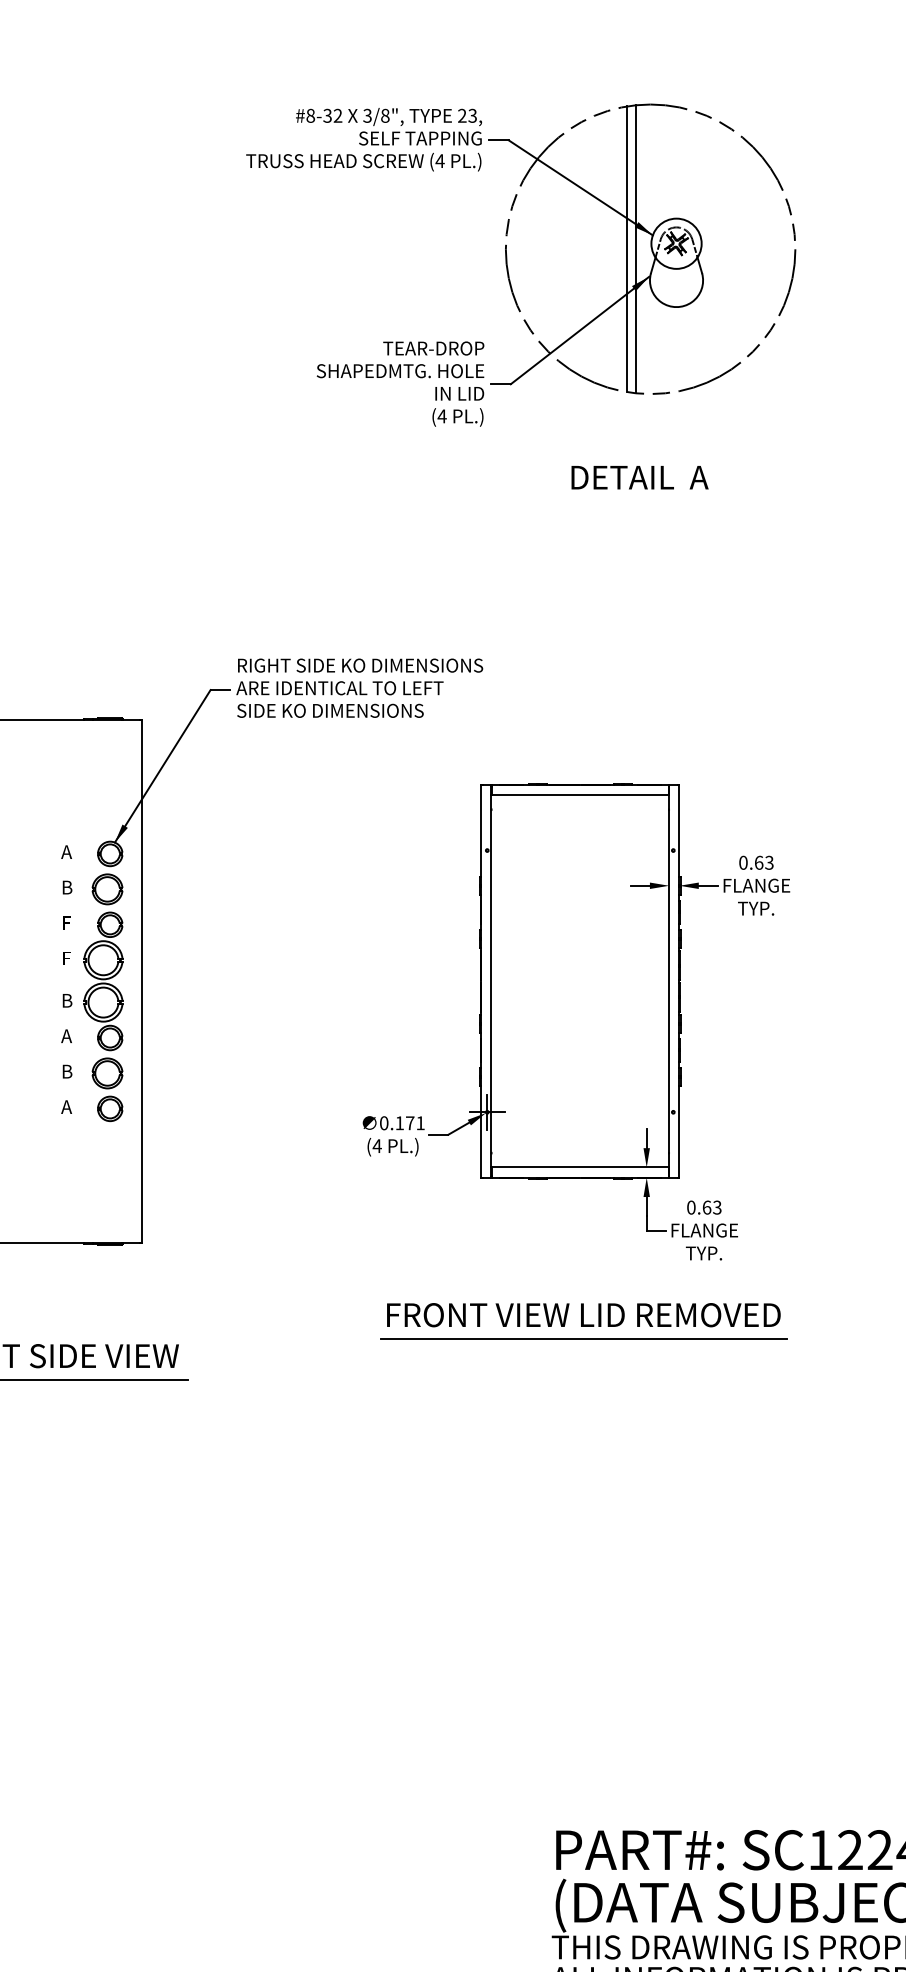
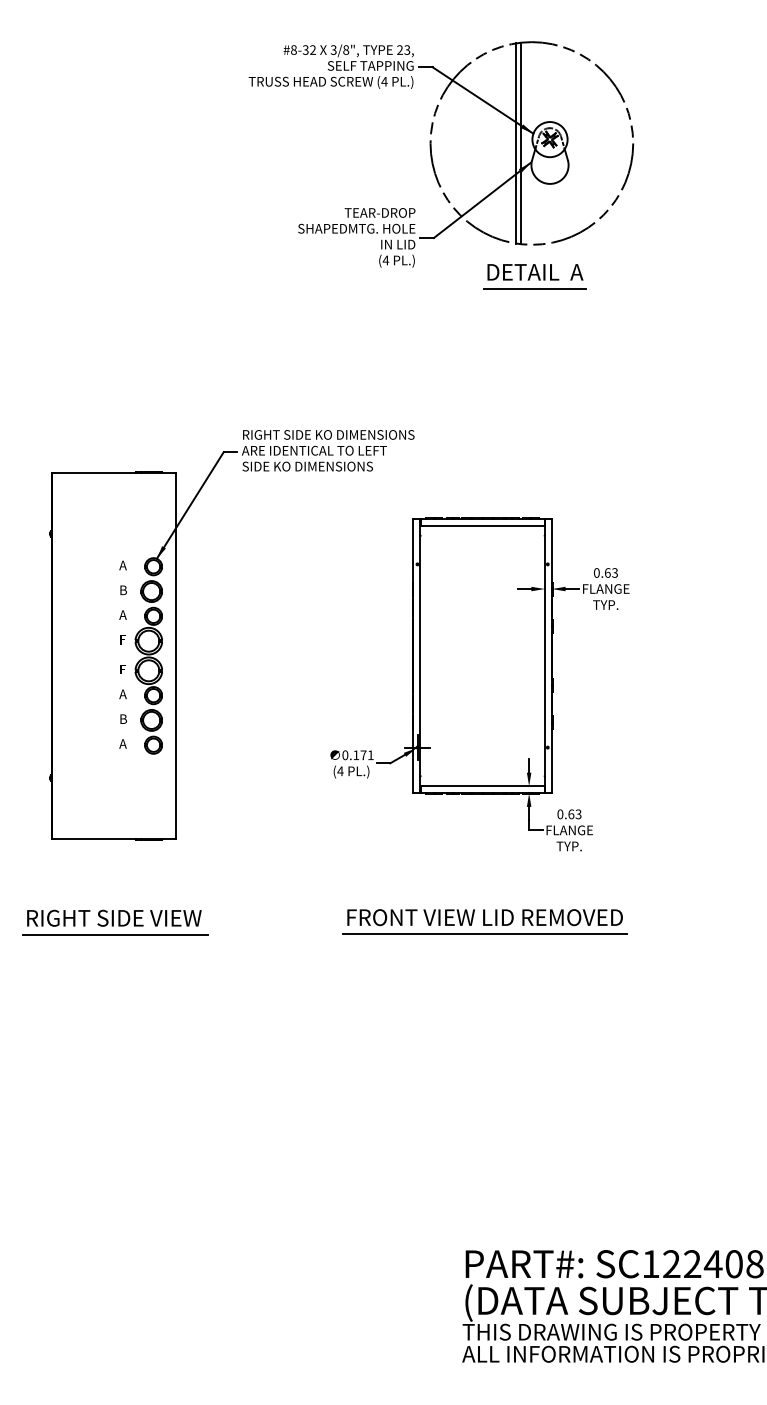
line: (654, 457) -> (534, 289), added
text: (640, 477) -> (535, 272), moved
text: (65, 922) -> (122, 614), F -> A
text: (67, 1000) -> (123, 669), B -> F
part: (582, 1320) -> (484, 921), moved

